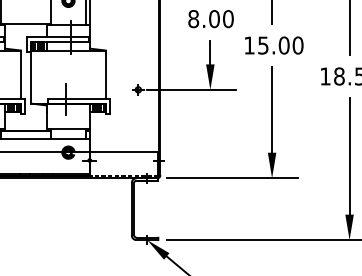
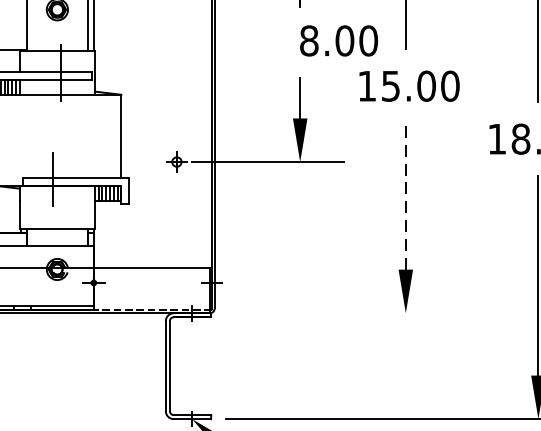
text: (210, 19) -> (338, 41), moved
line: (272, 109) -> (406, 195), solid -> dashed
line: (232, 178) -> (338, 313), removed

